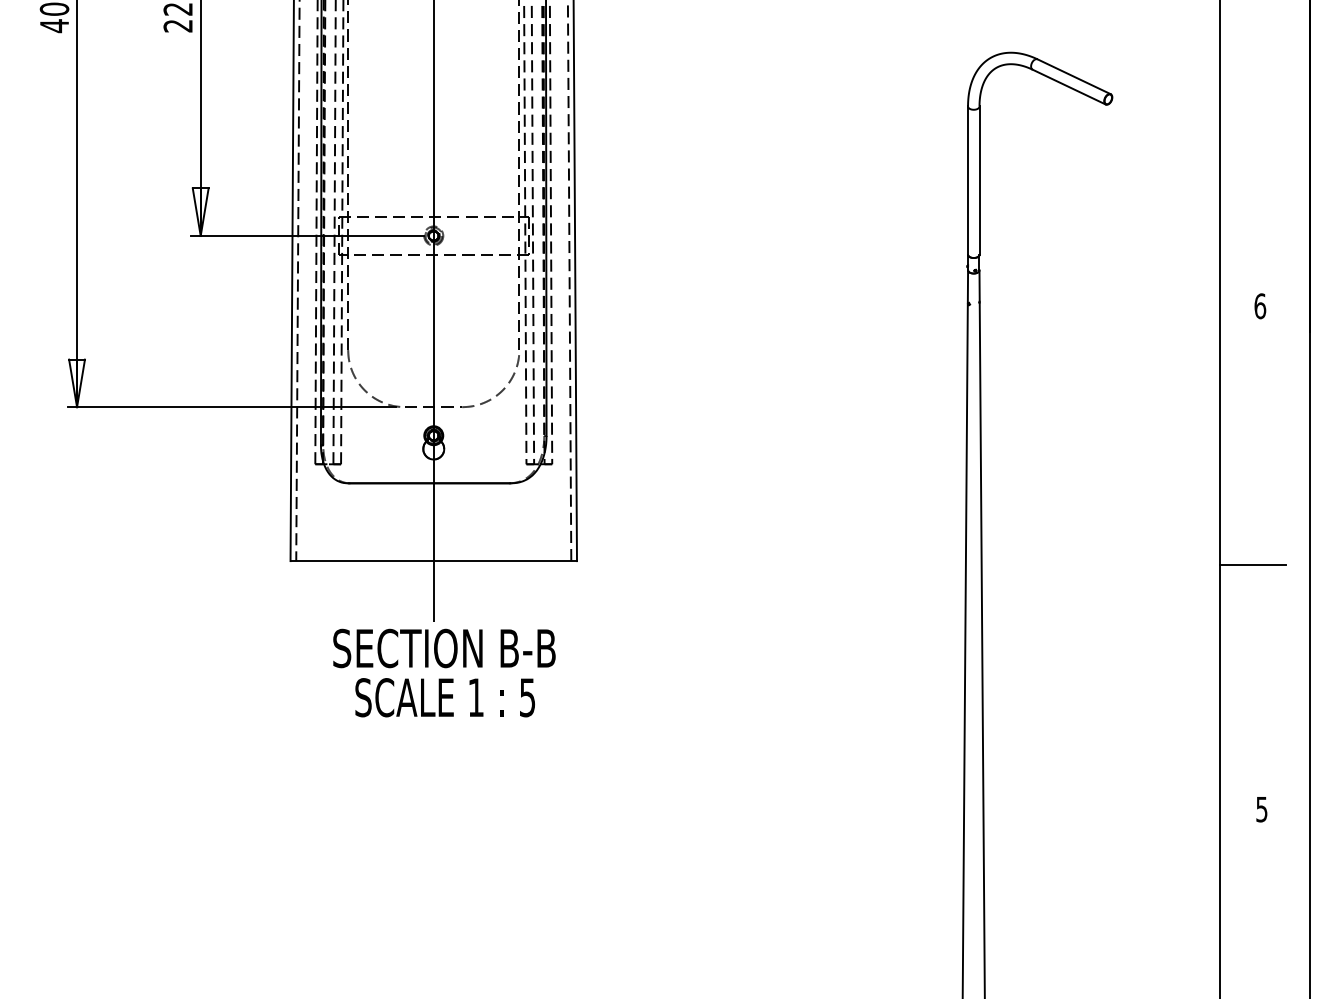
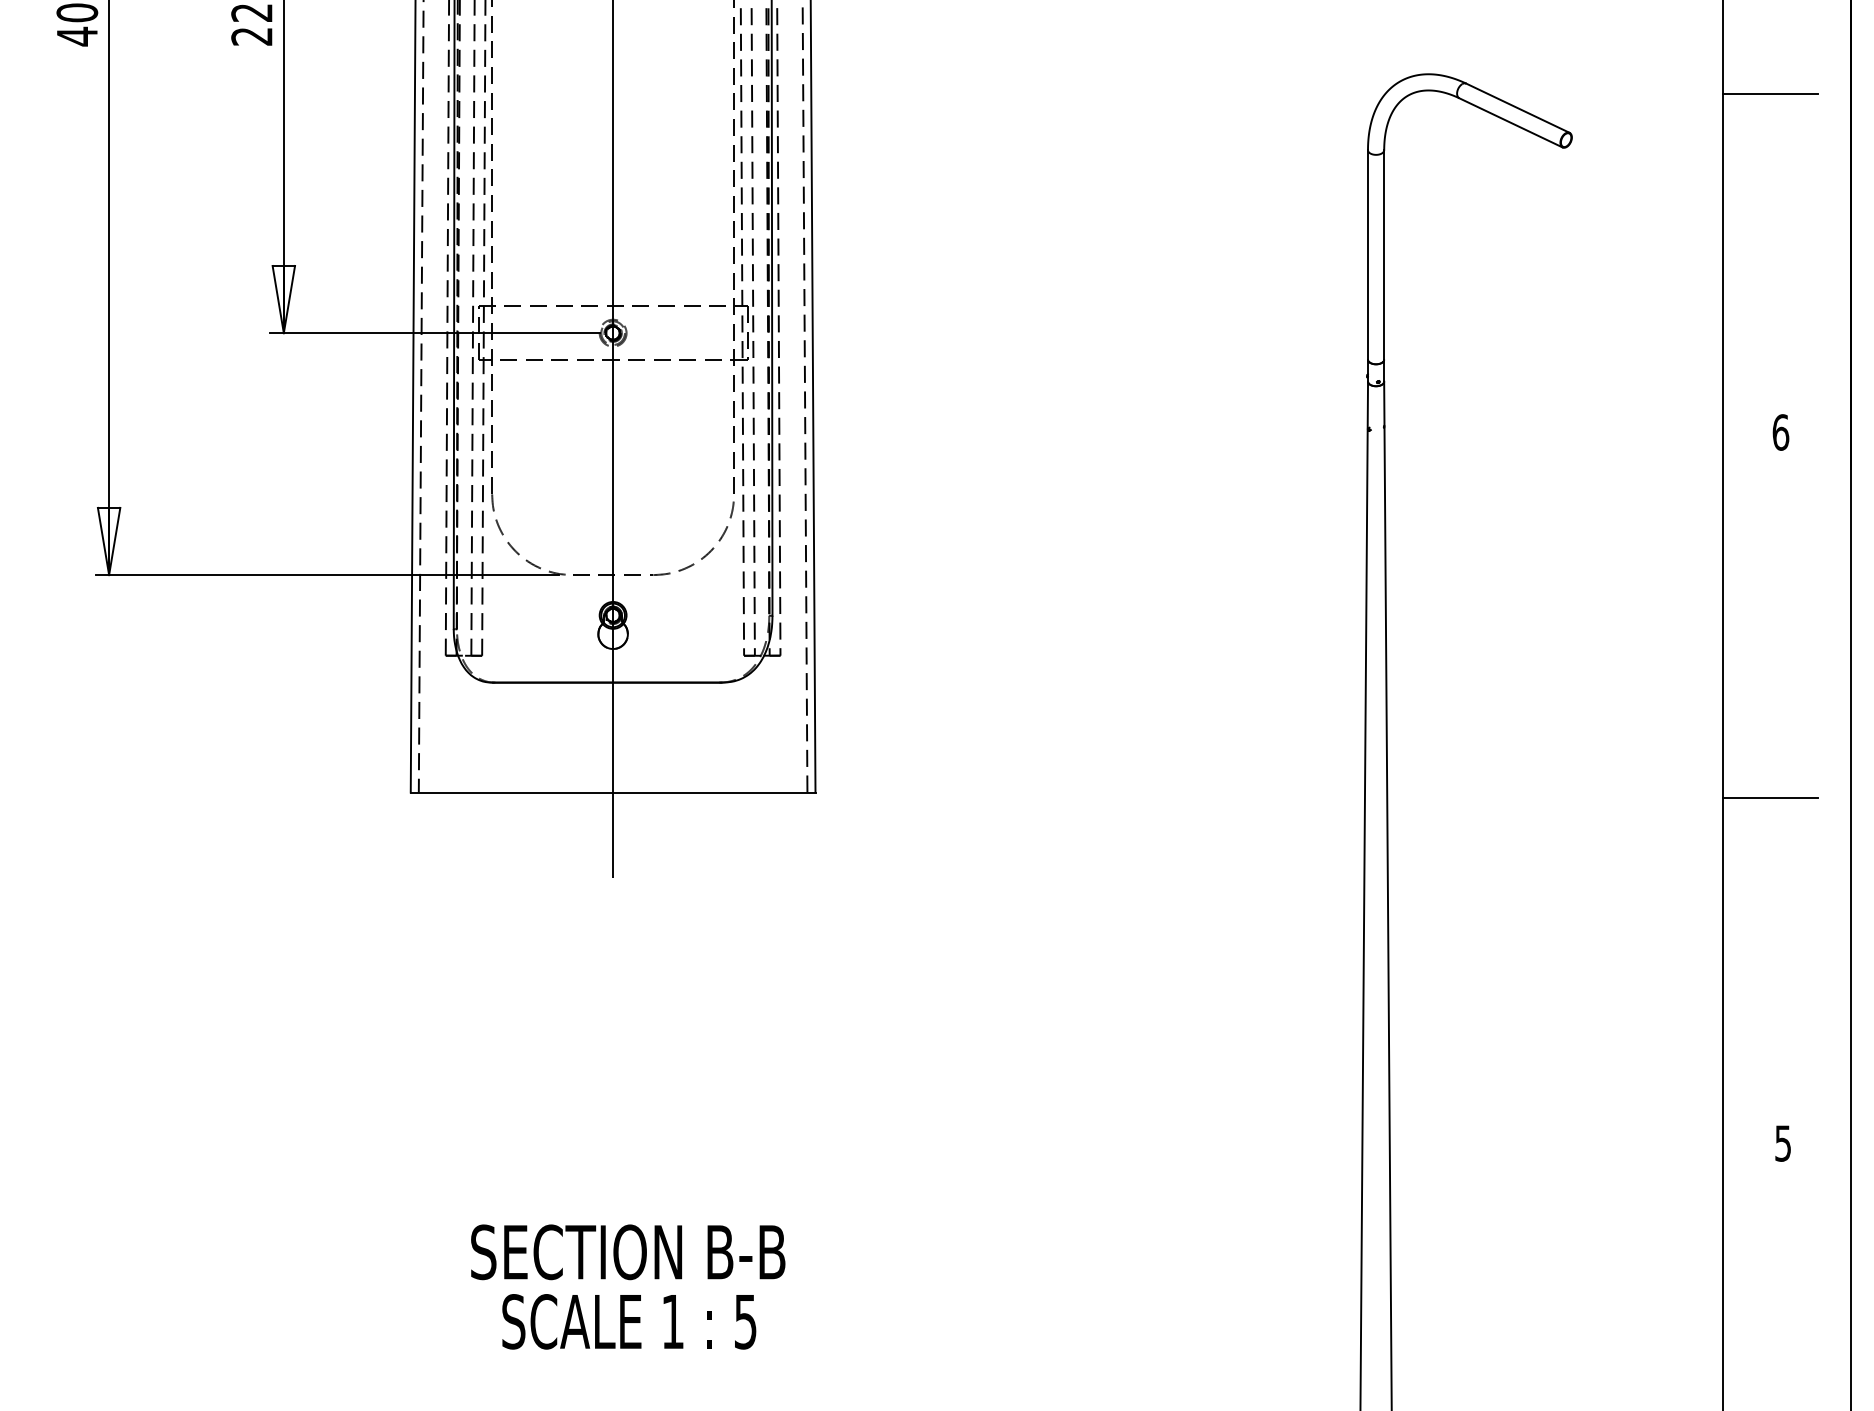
line: (1252, 66) -> (1769, 93), added
text: (444, 672) -> (628, 1286), moved

